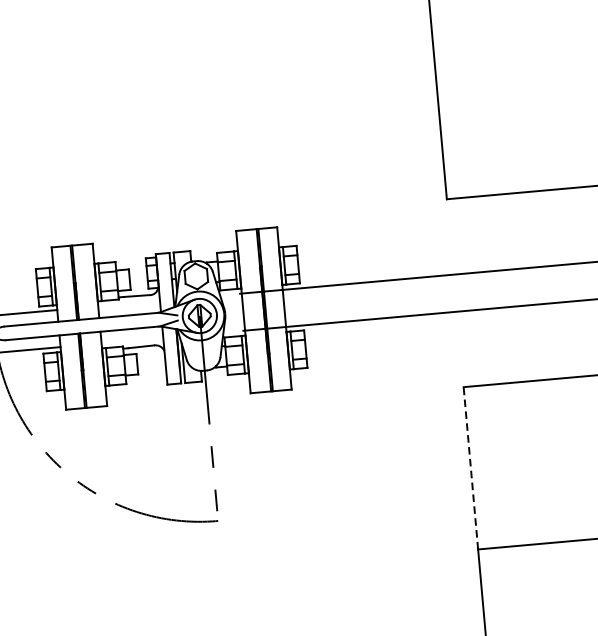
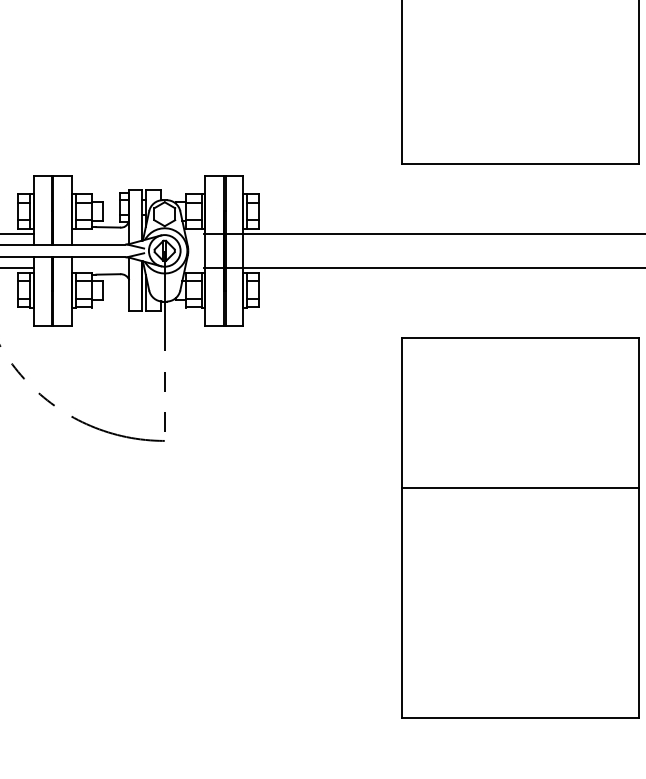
line: (470, 467) -> (401, 412), dashed -> solid

